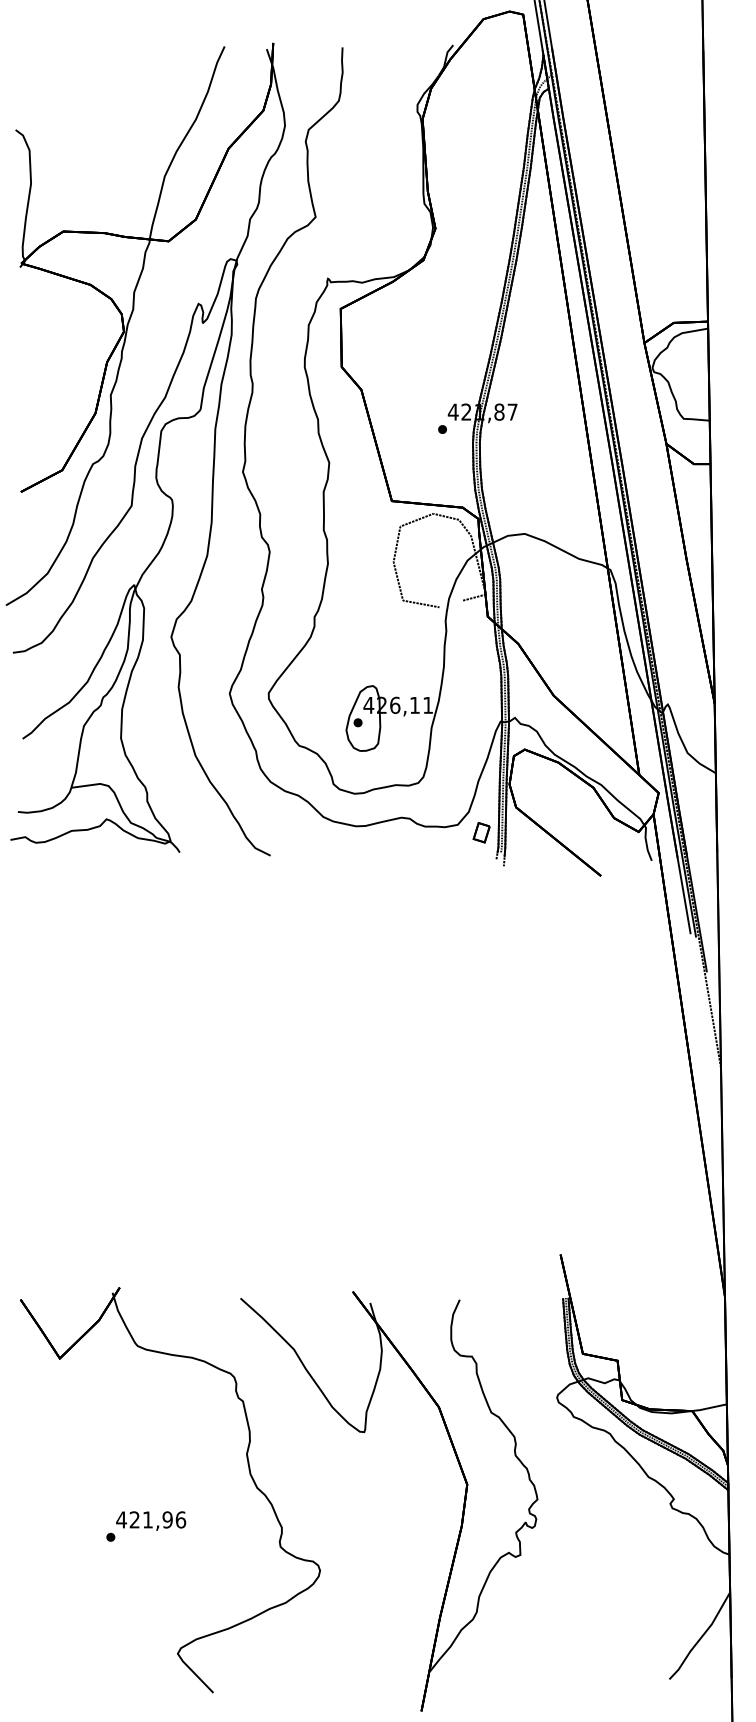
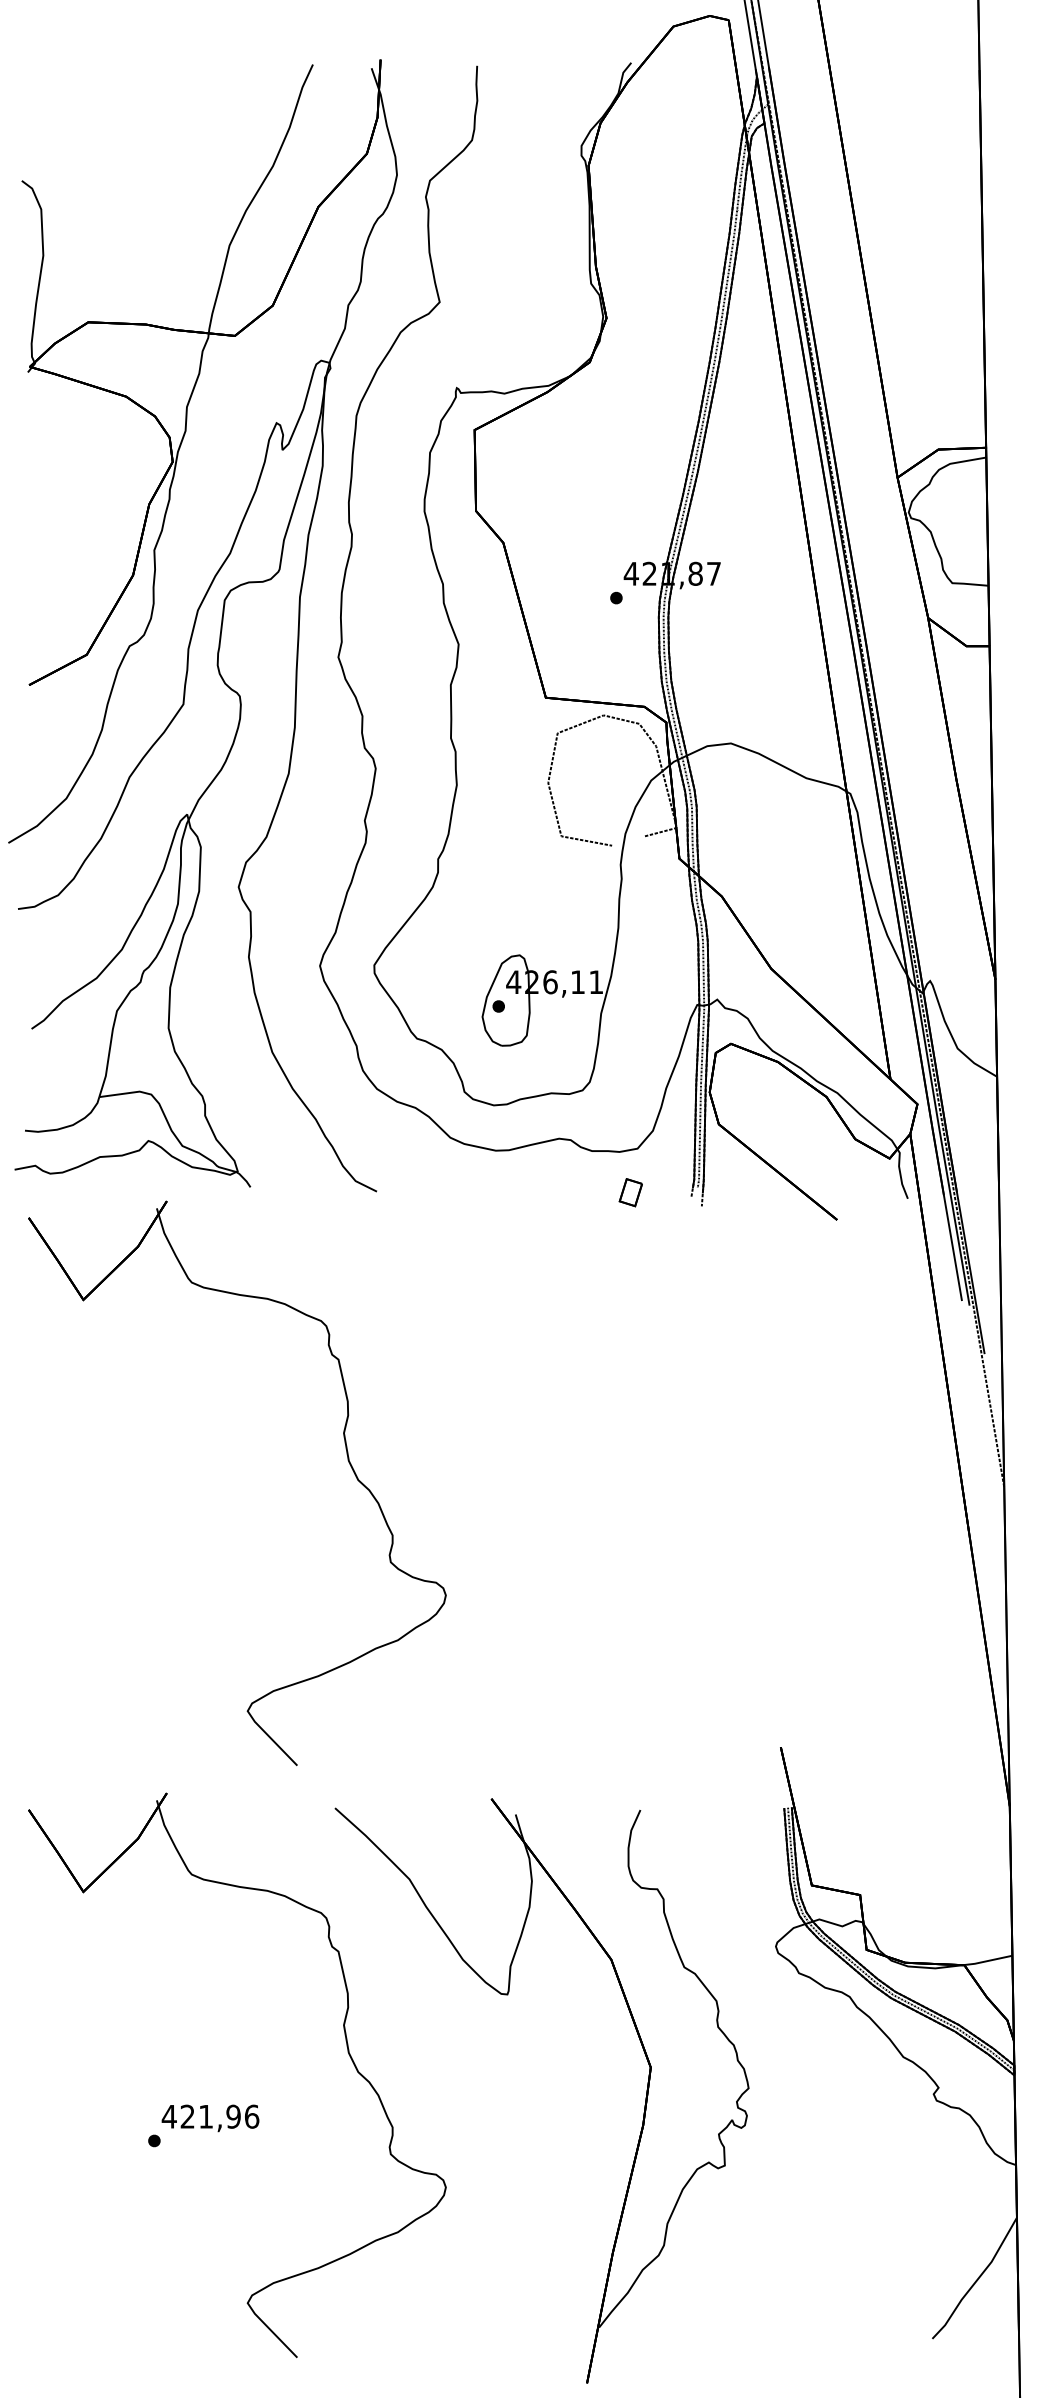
part: (481, 832) -> (630, 1192), moved
part: (249, 1048) -> (347, 1460), added

